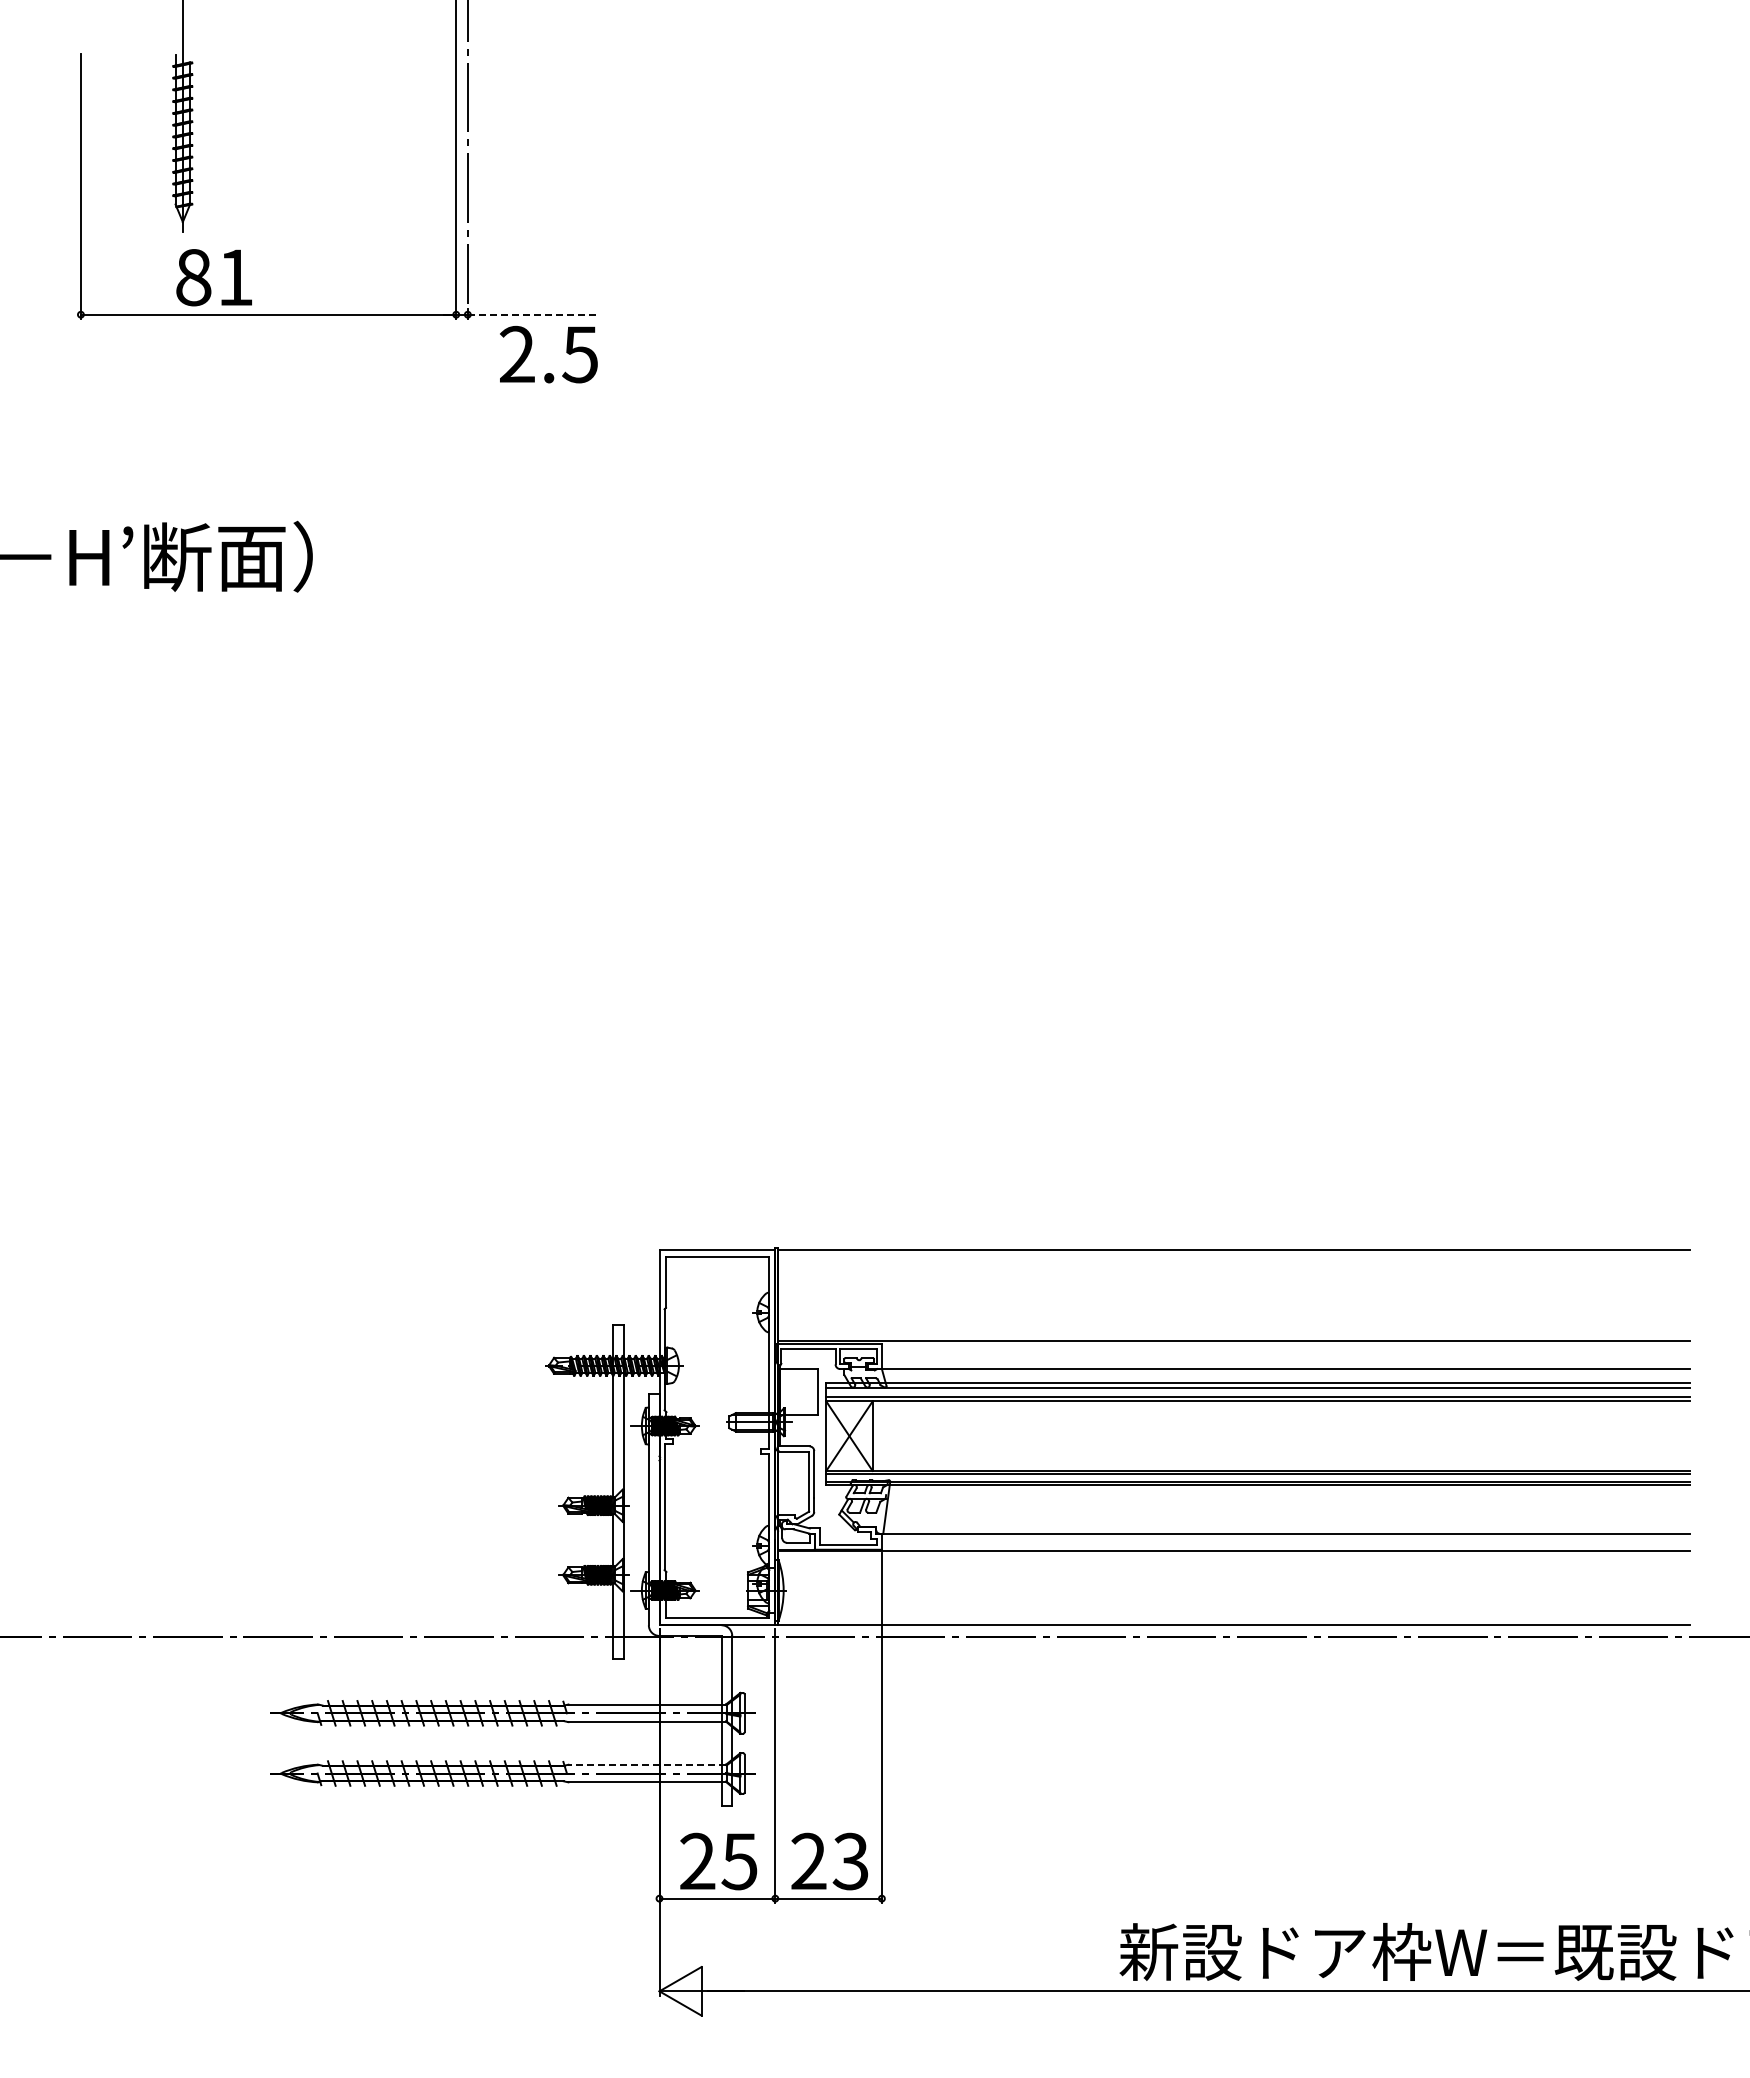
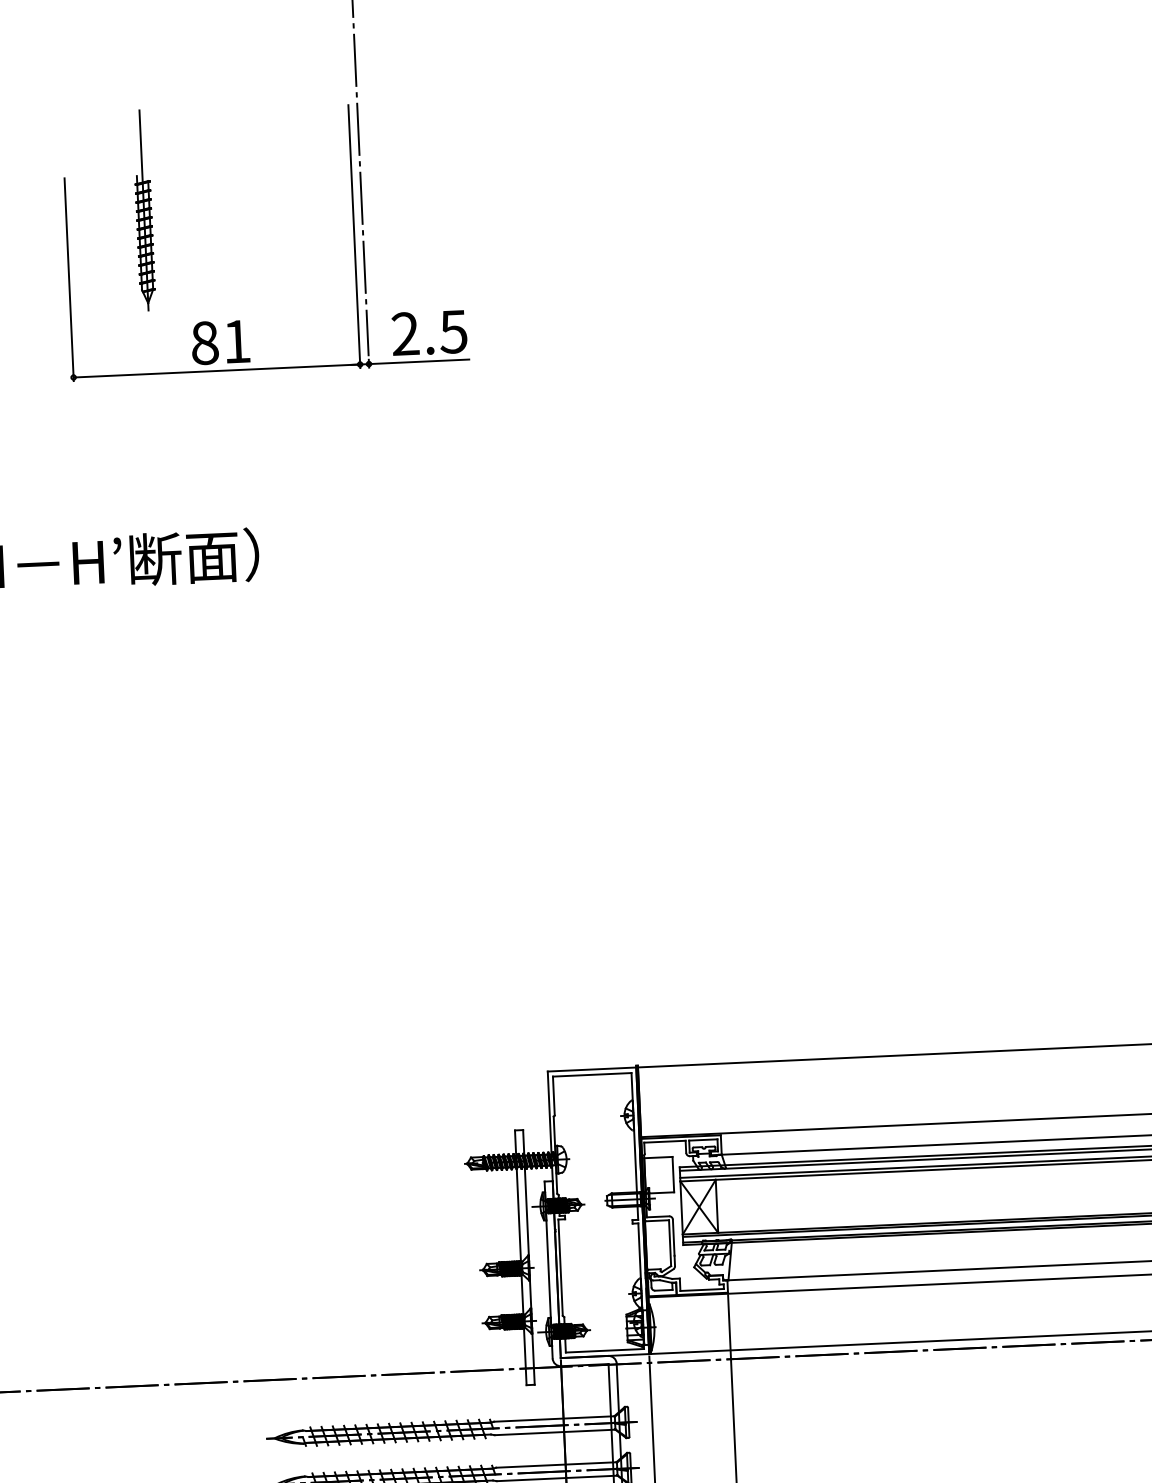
text: (213, 277) -> (220, 342), moved
line: (533, 314) -> (419, 361), dashed -> solid
text: (548, 354) -> (429, 332), moved
line: (647, 1764) -> (556, 1464), dashed -> solid

